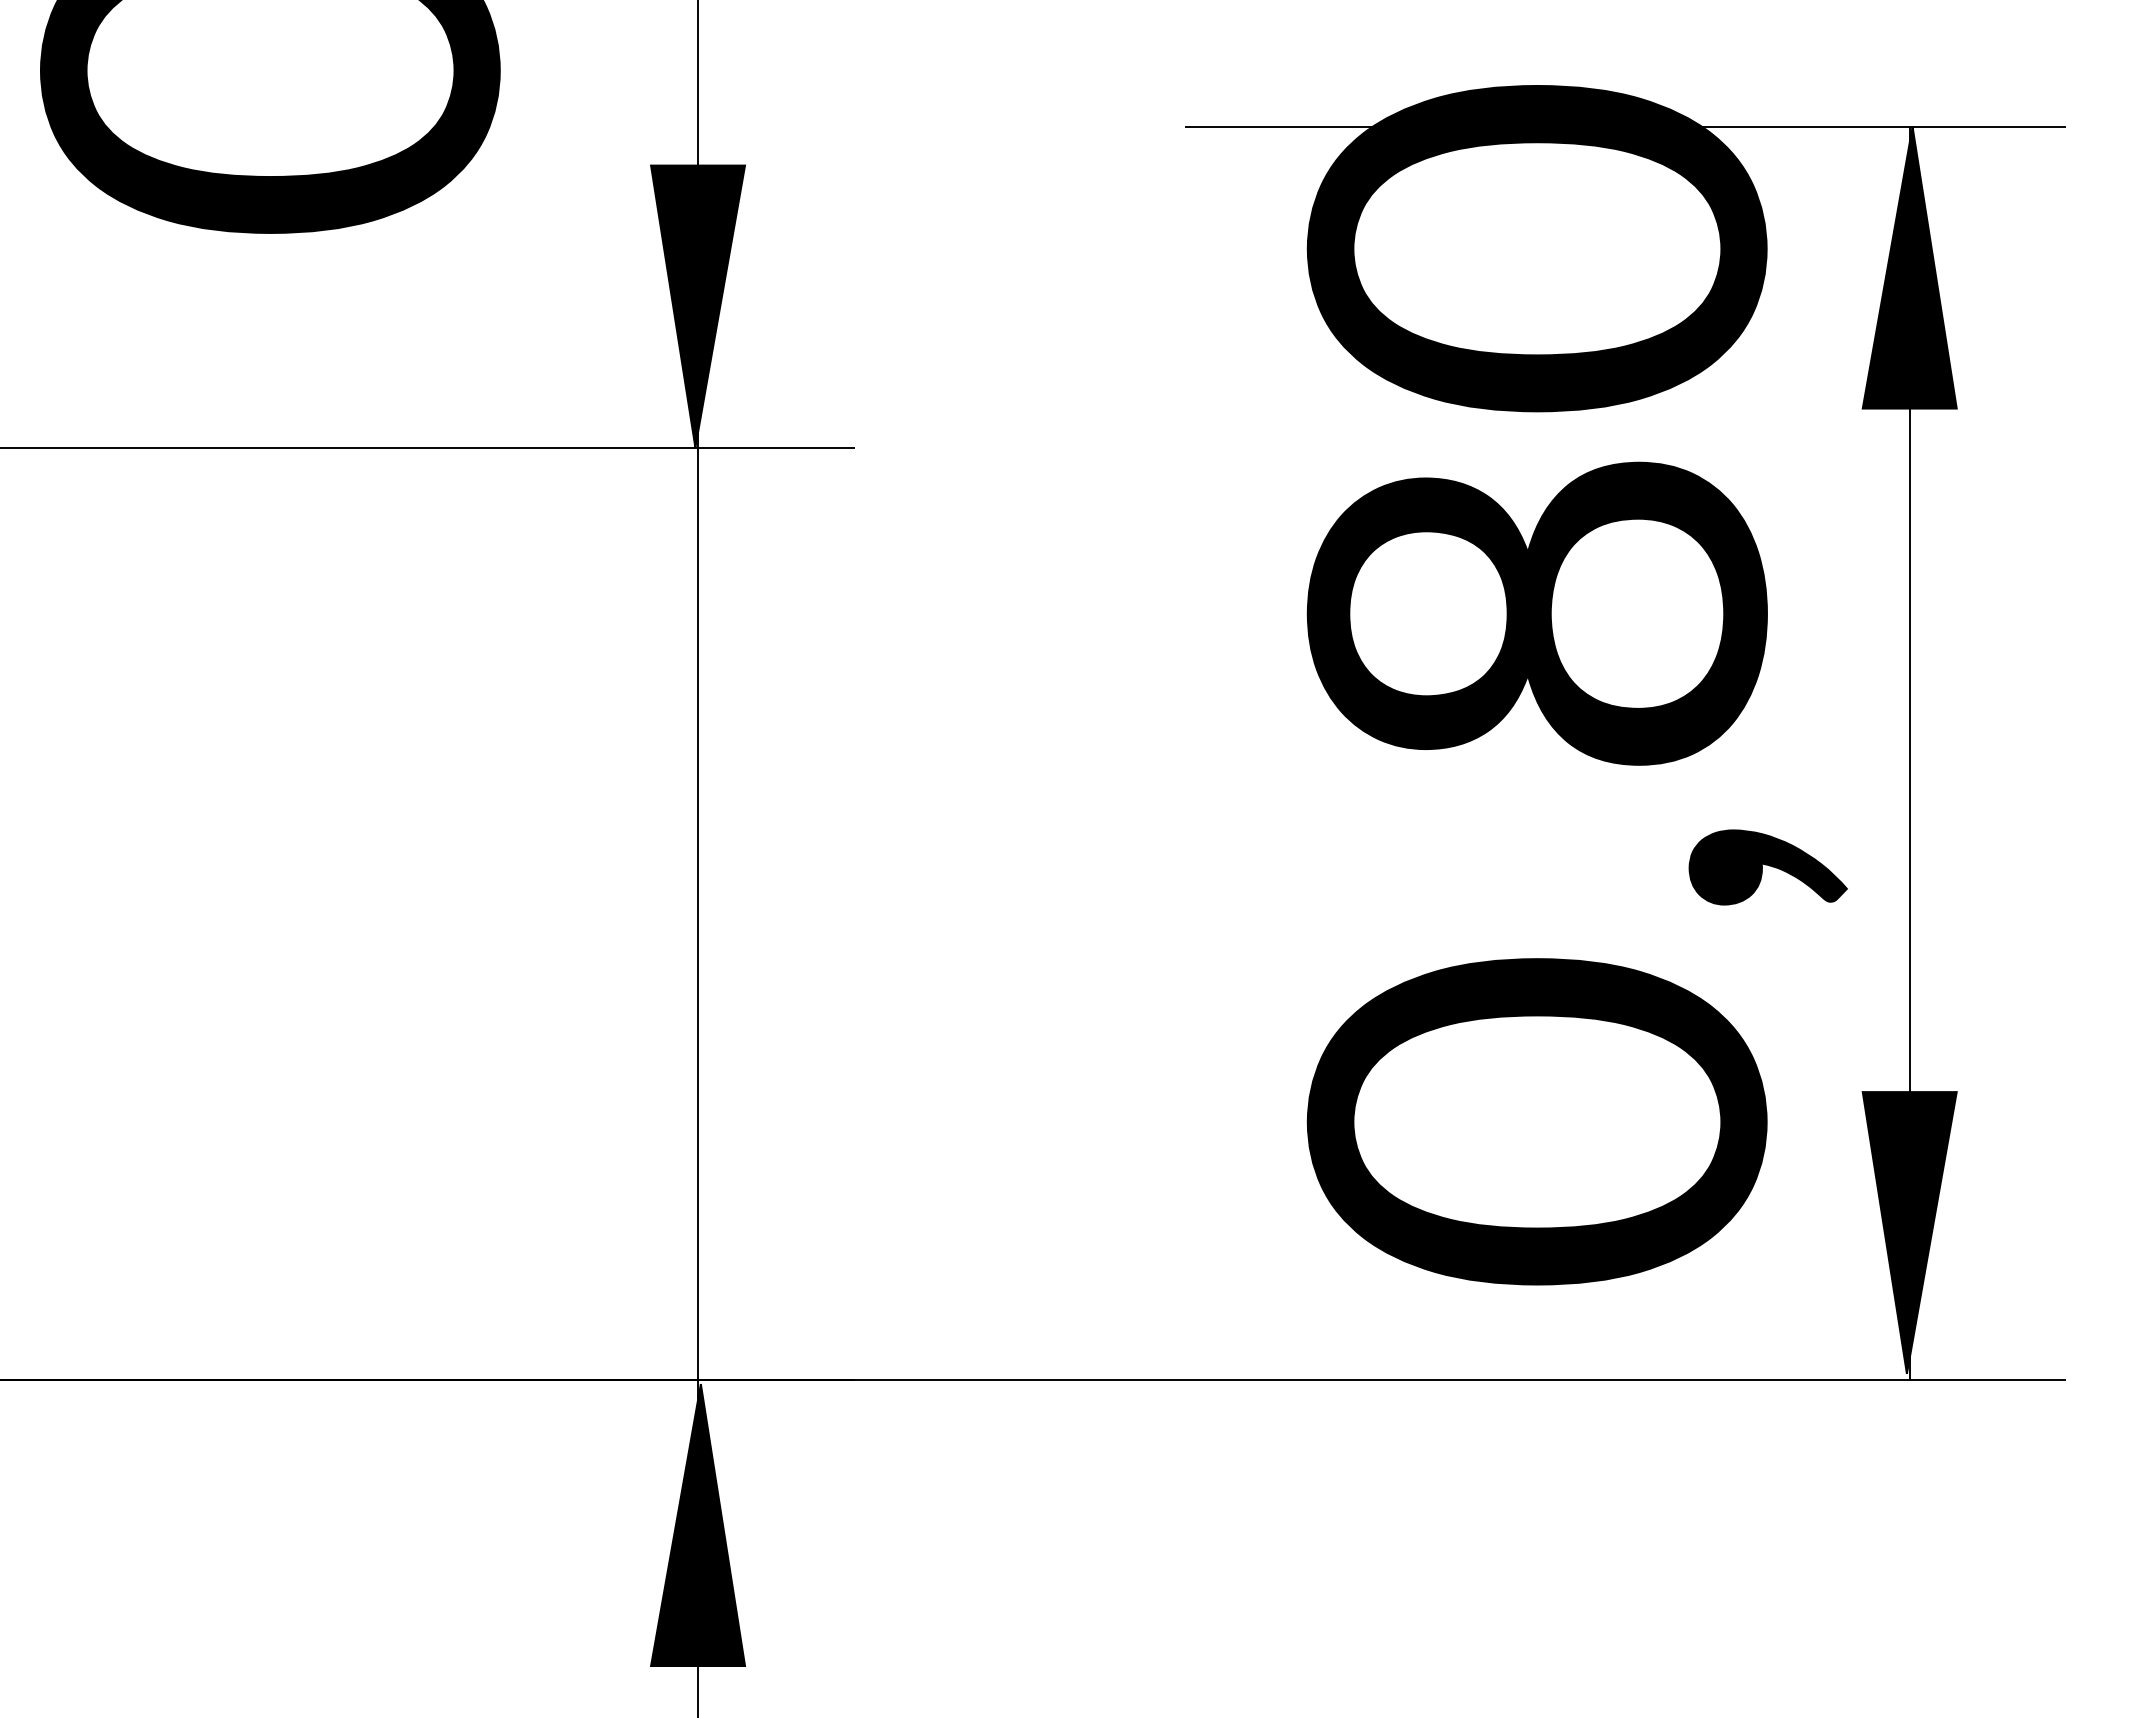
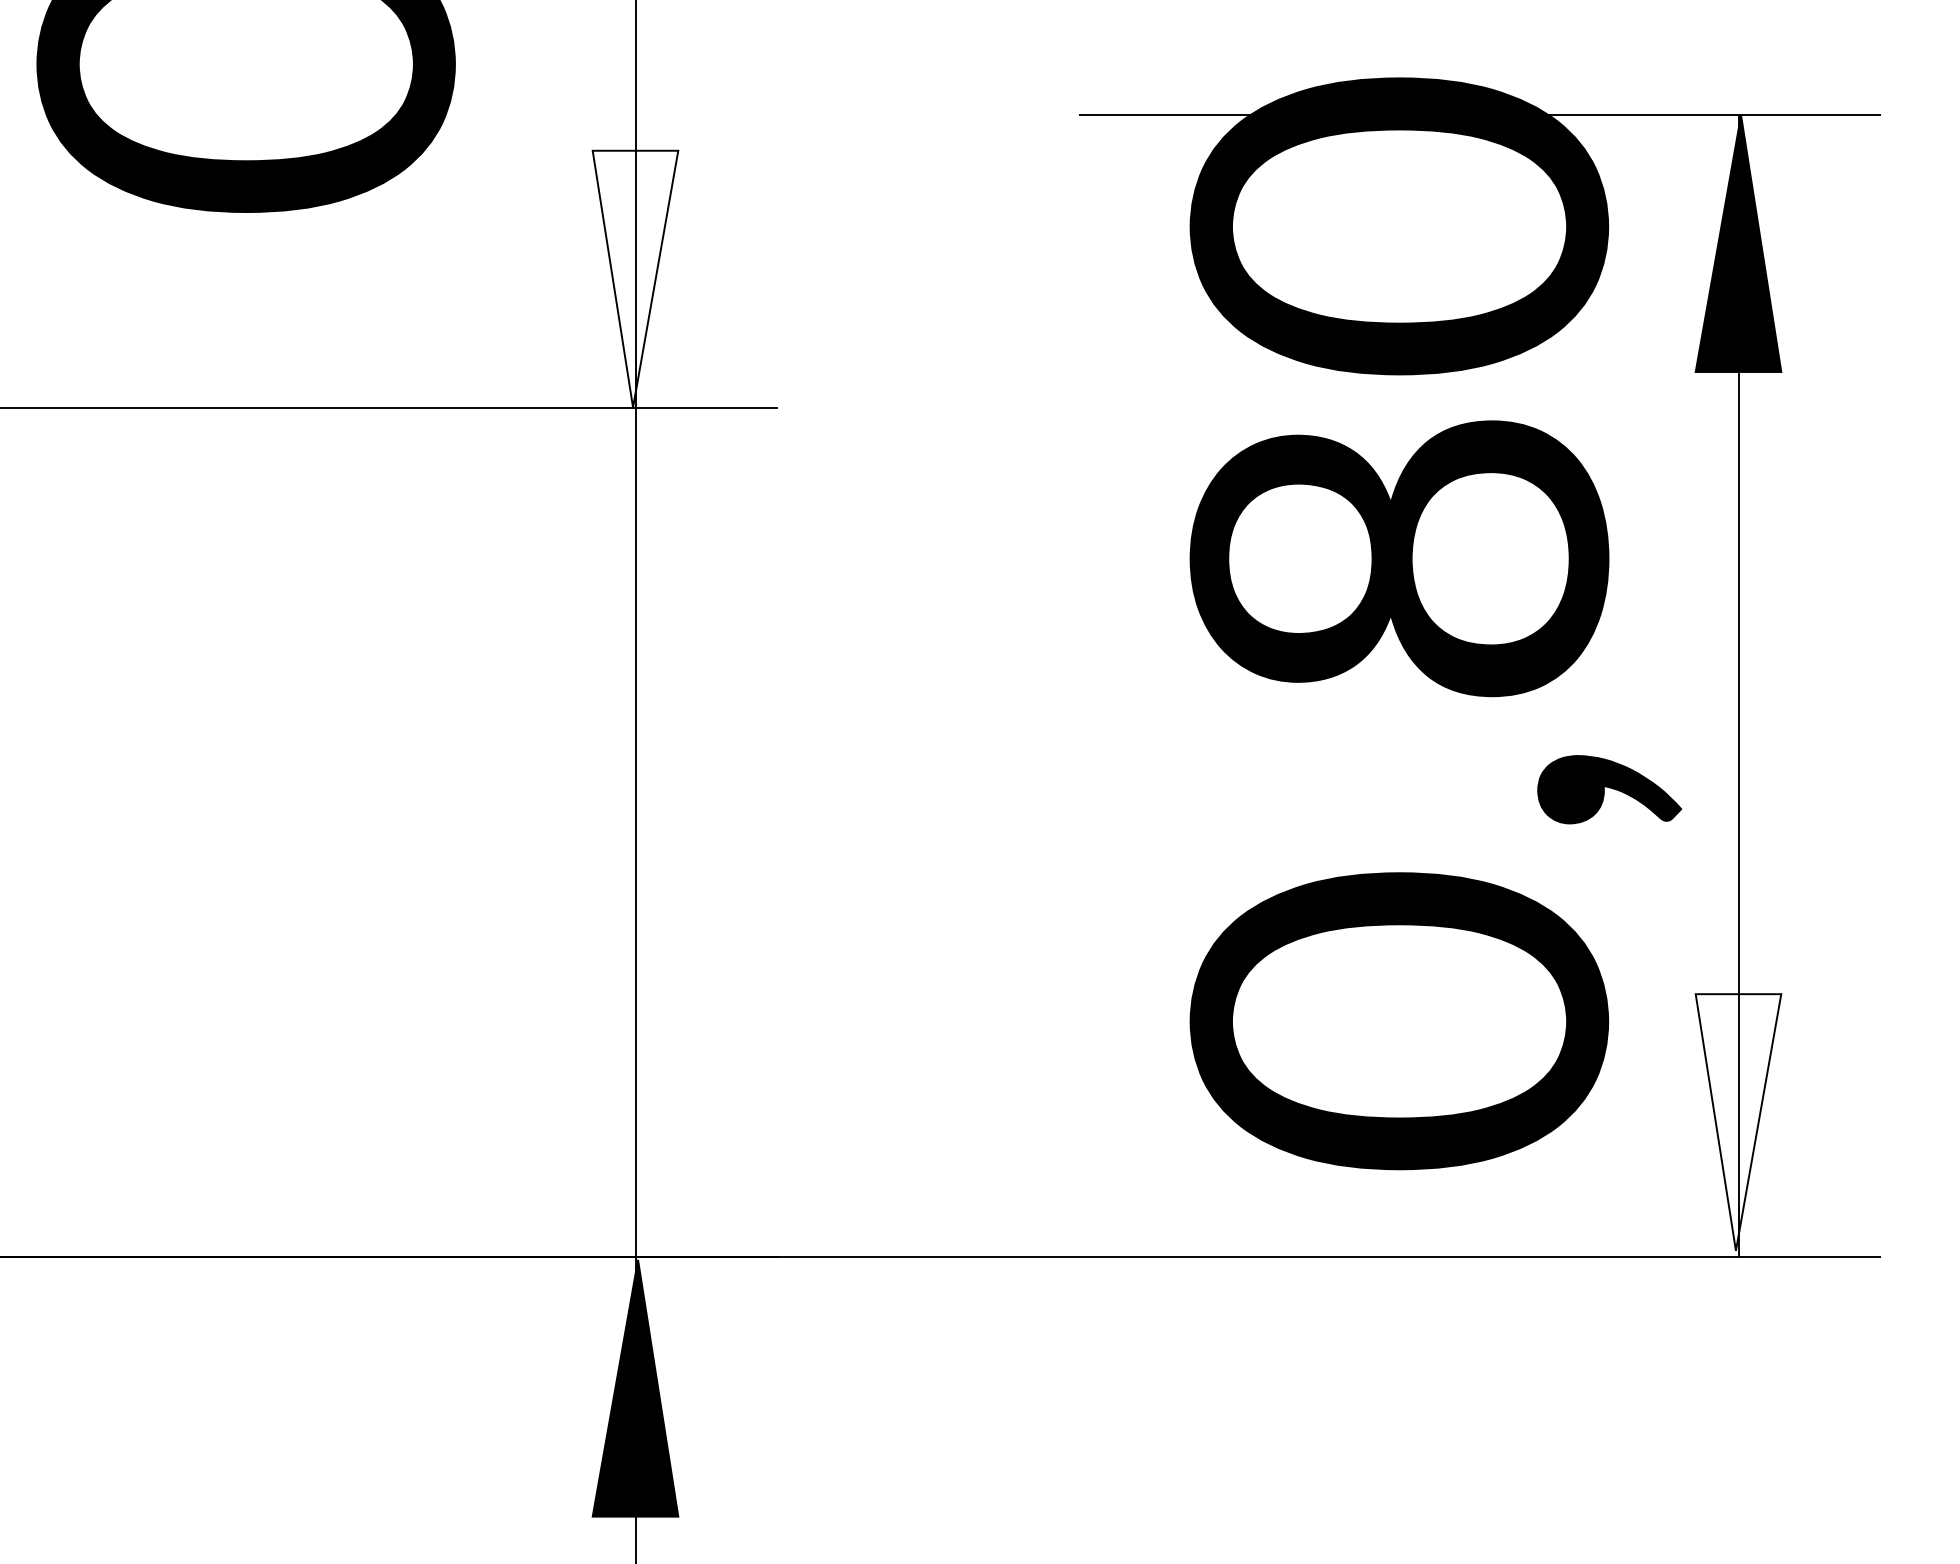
fill: (698, 306) -> (635, 279), removed
fill: (1909, 1232) -> (1738, 1121), removed

